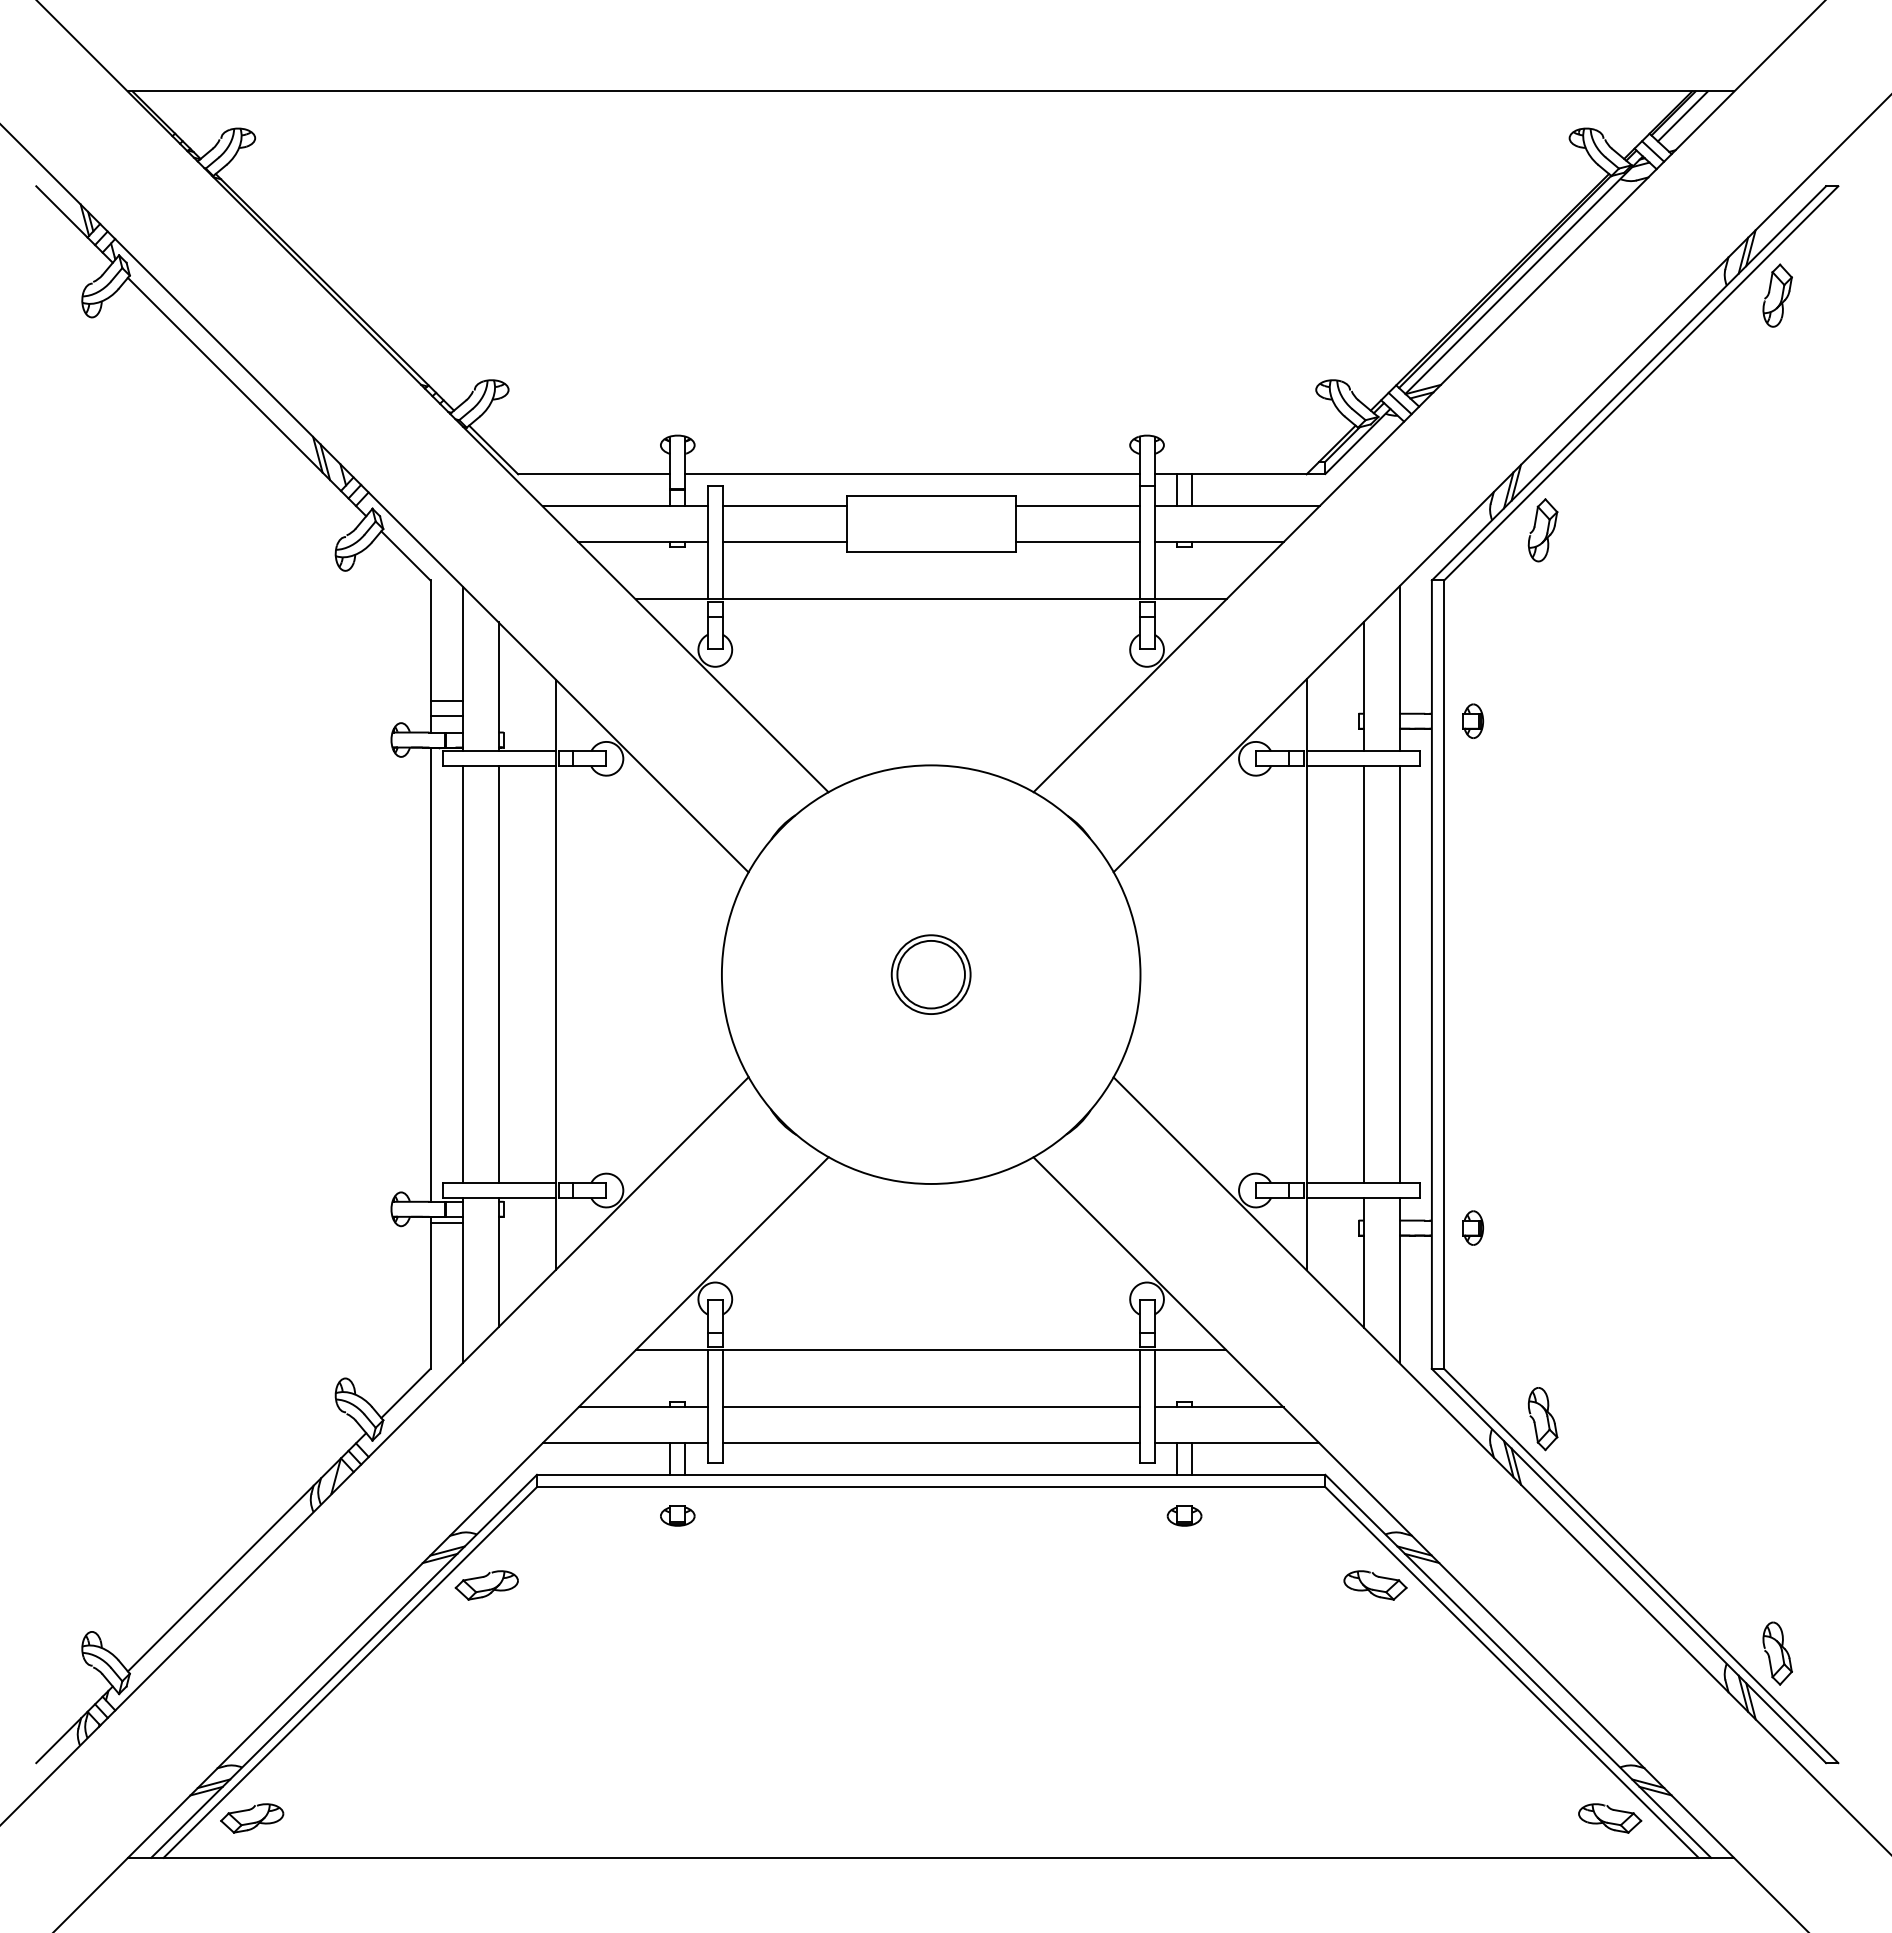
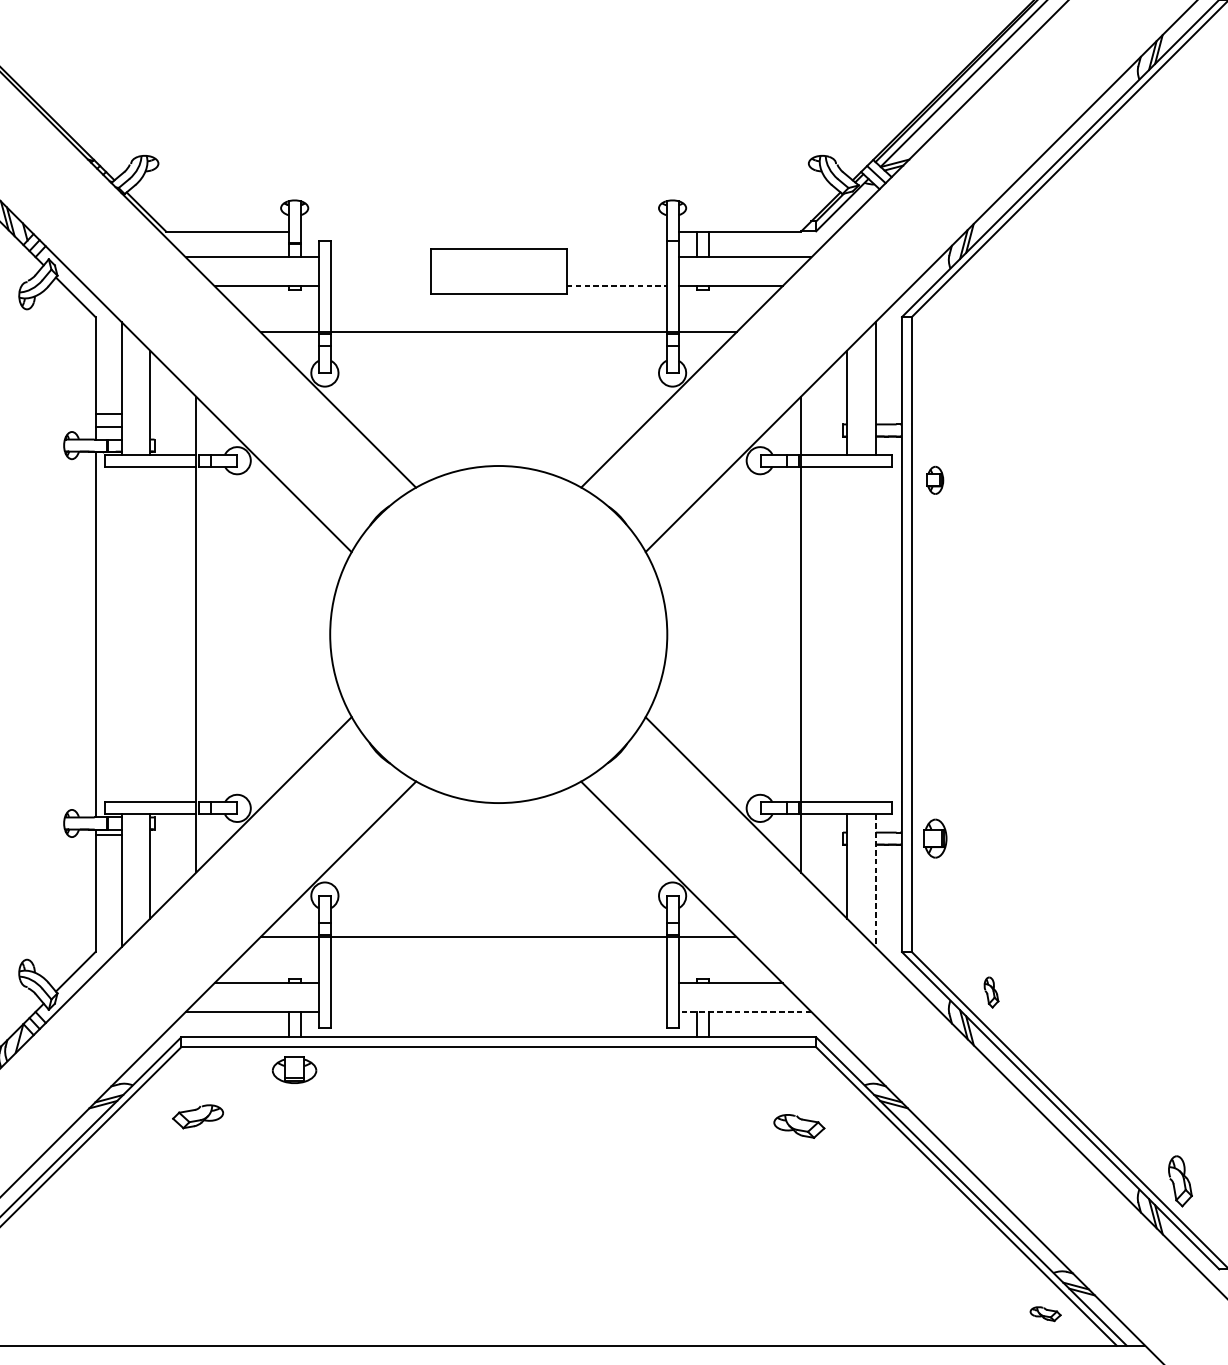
part: (1777, 295) -> (1180, 87), removed
line: (912, 474) -> (483, 231), removed
line: (784, 506) -> (380, 257), removed
line: (1077, 506) -> (616, 257), removed
part: (1542, 530) -> (991, 276), removed
line: (784, 542) -> (380, 286), removed
line: (1077, 542) -> (616, 286), solid -> dashed
part: (1473, 720) -> (935, 479), moved
line: (462, 974) -> (121, 634), removed
line: (498, 974) -> (150, 634), removed
part: (930, 974) -> (498, 634), removed
line: (1363, 974) -> (846, 634), removed
line: (1399, 974) -> (875, 634), removed
part: (1472, 1227) -> (934, 838), size x1.4
line: (1399, 1280) -> (875, 880), solid -> dashed
line: (930, 1407) -> (498, 983), removed
part: (1542, 1419) -> (991, 992), size x0.6
line: (930, 1443) -> (498, 1012), removed
line: (1236, 1443) -> (744, 1012), solid -> dashed
part: (677, 1515) -> (294, 1070), size x1.6
part: (1184, 1515) -> (702, 1070), removed
part: (486, 1585) -> (197, 1116), moved
part: (1375, 1585) -> (799, 1126), moved
part: (1610, 1818) -> (1045, 1314), size x0.6

